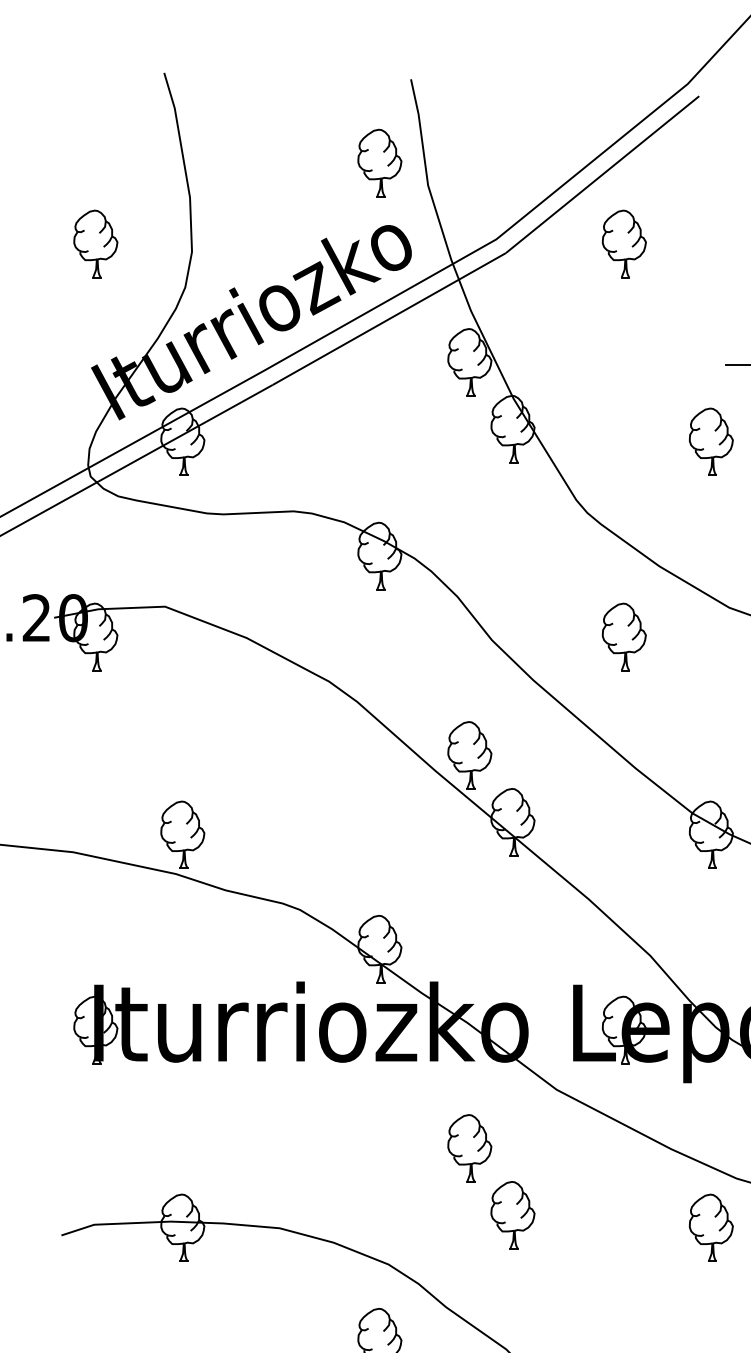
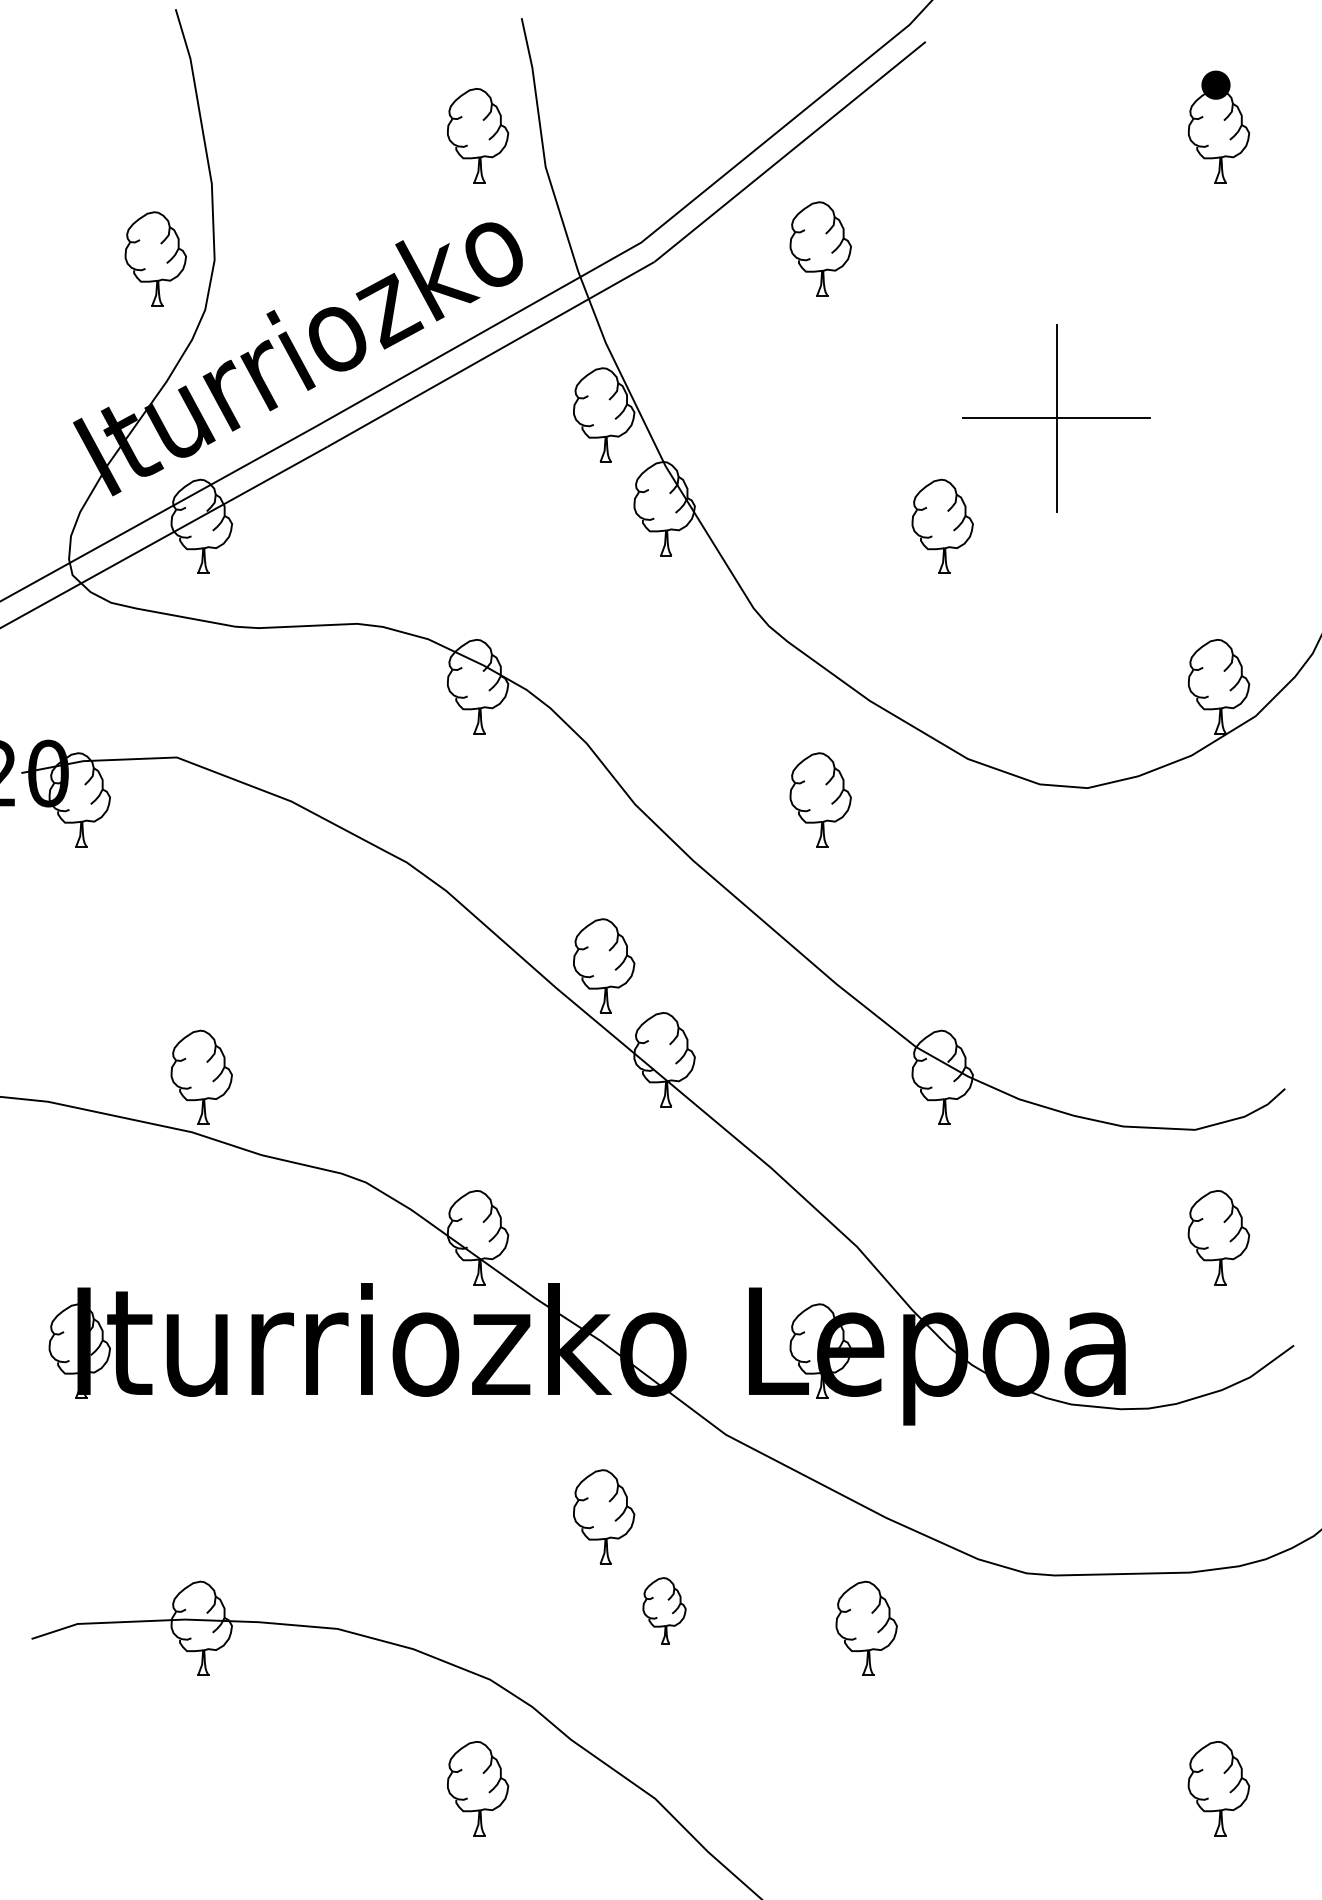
part: (95, 243) -> (155, 258), moved
part: (512, 1215) -> (664, 1610), size x0.7
part: (711, 1227) -> (866, 1627), moved

